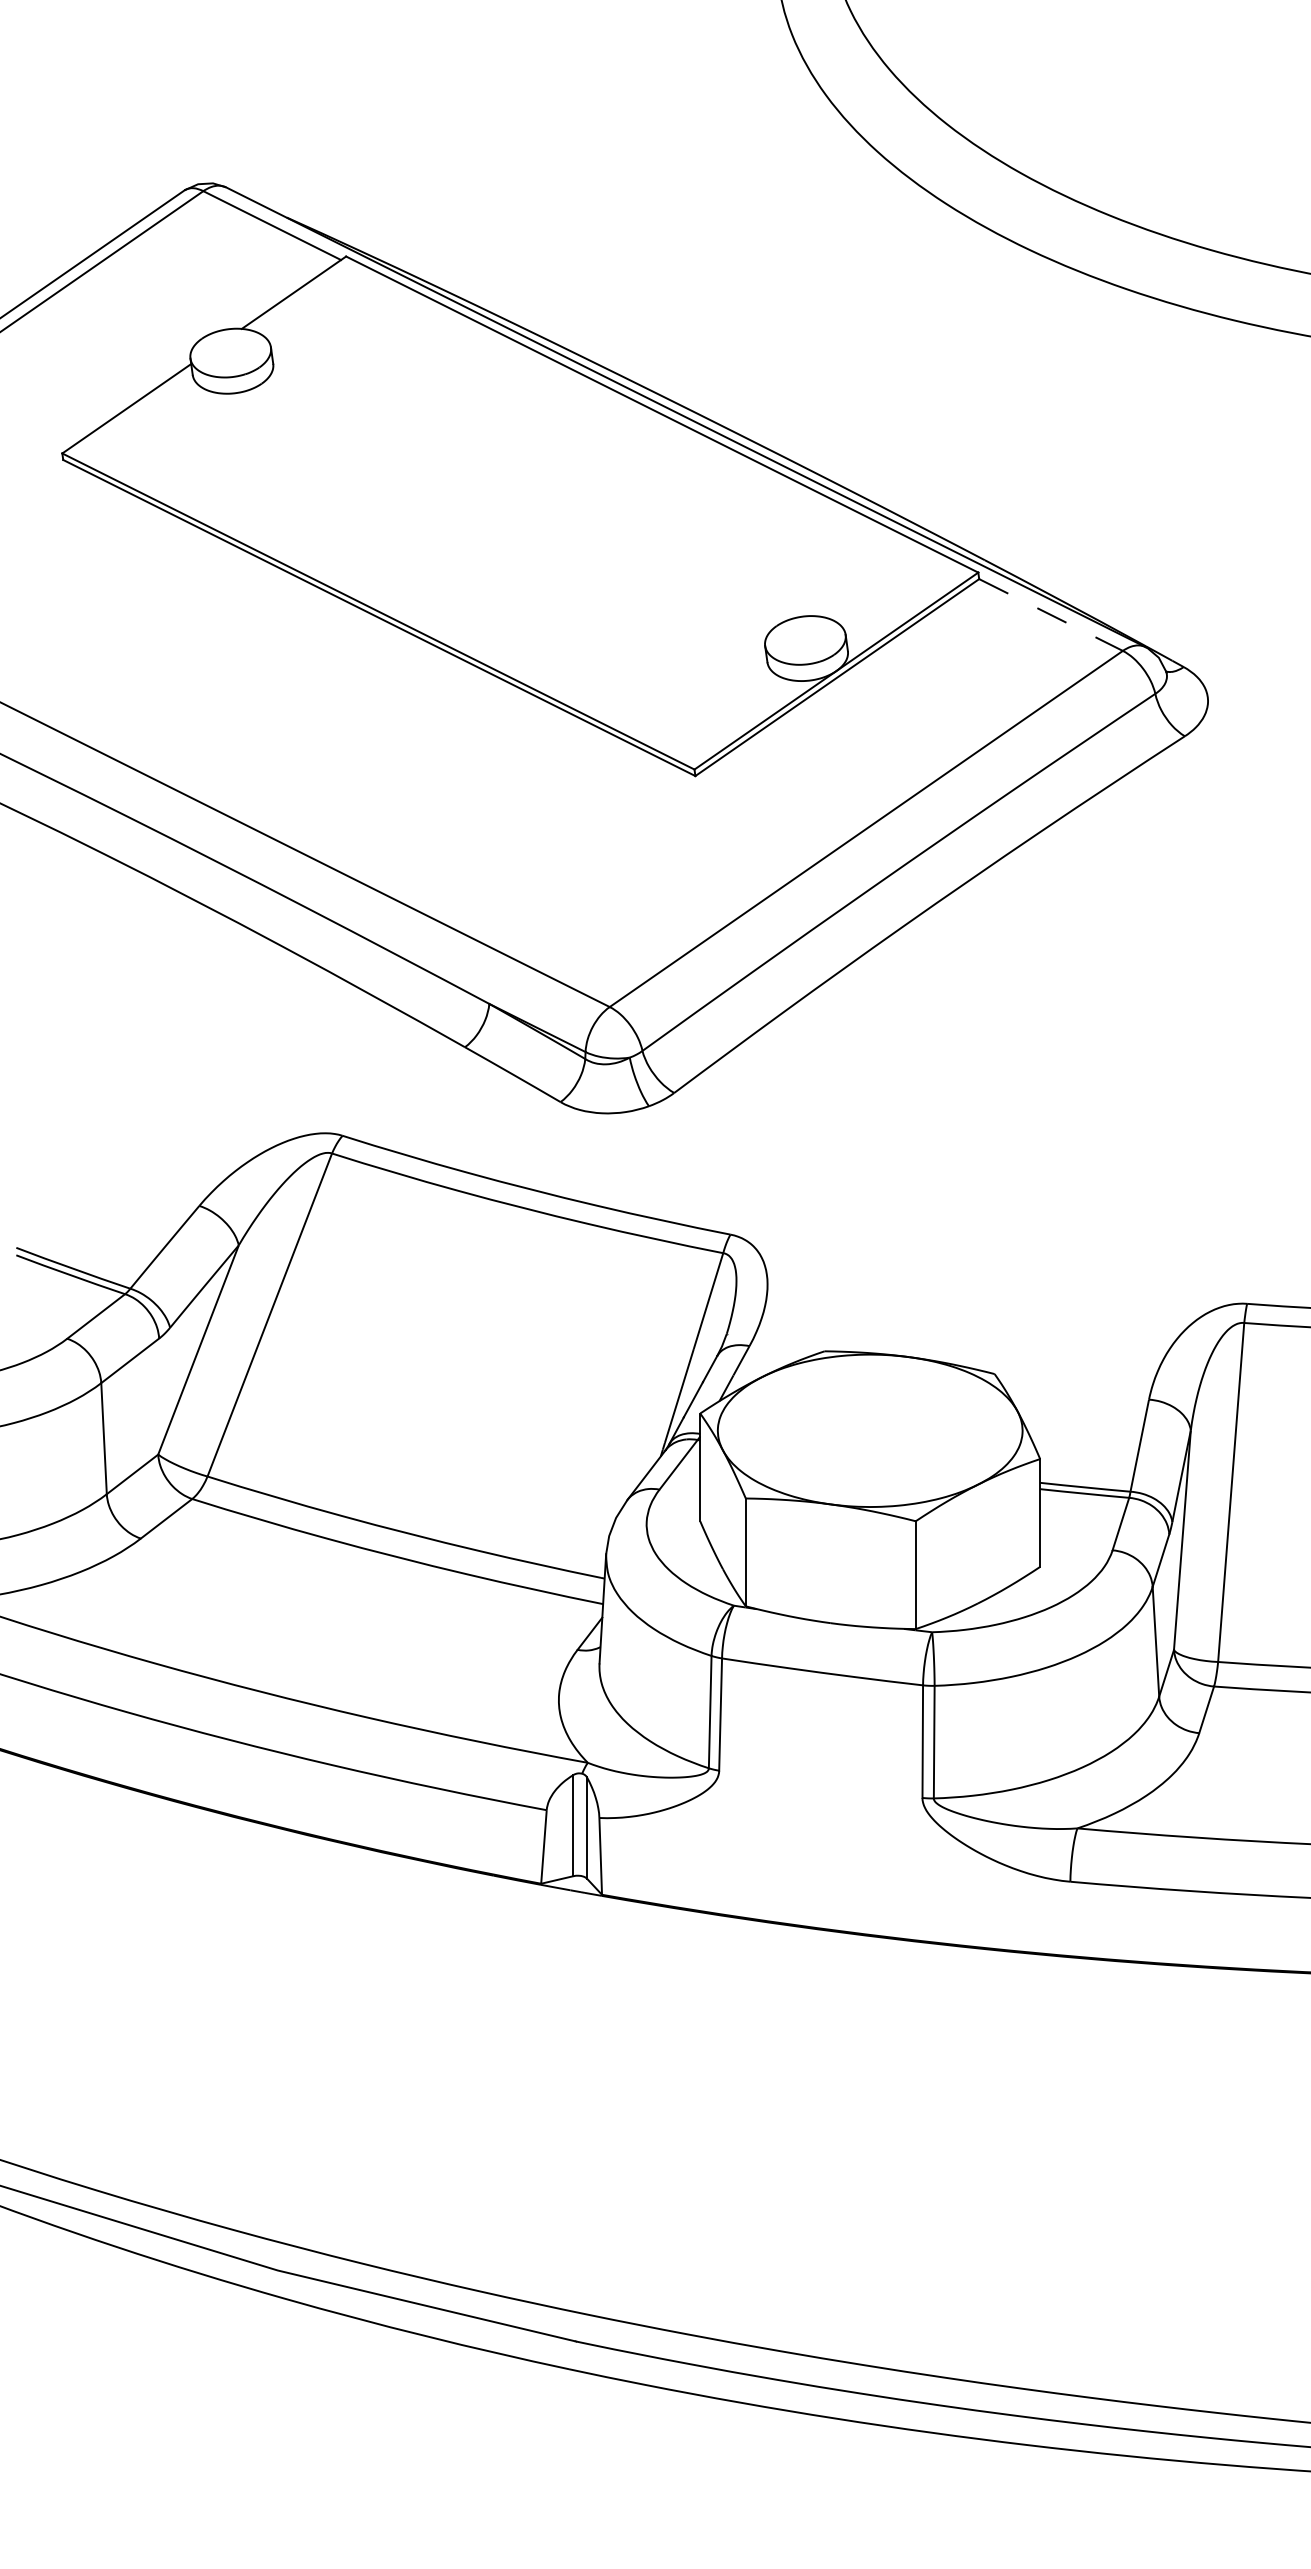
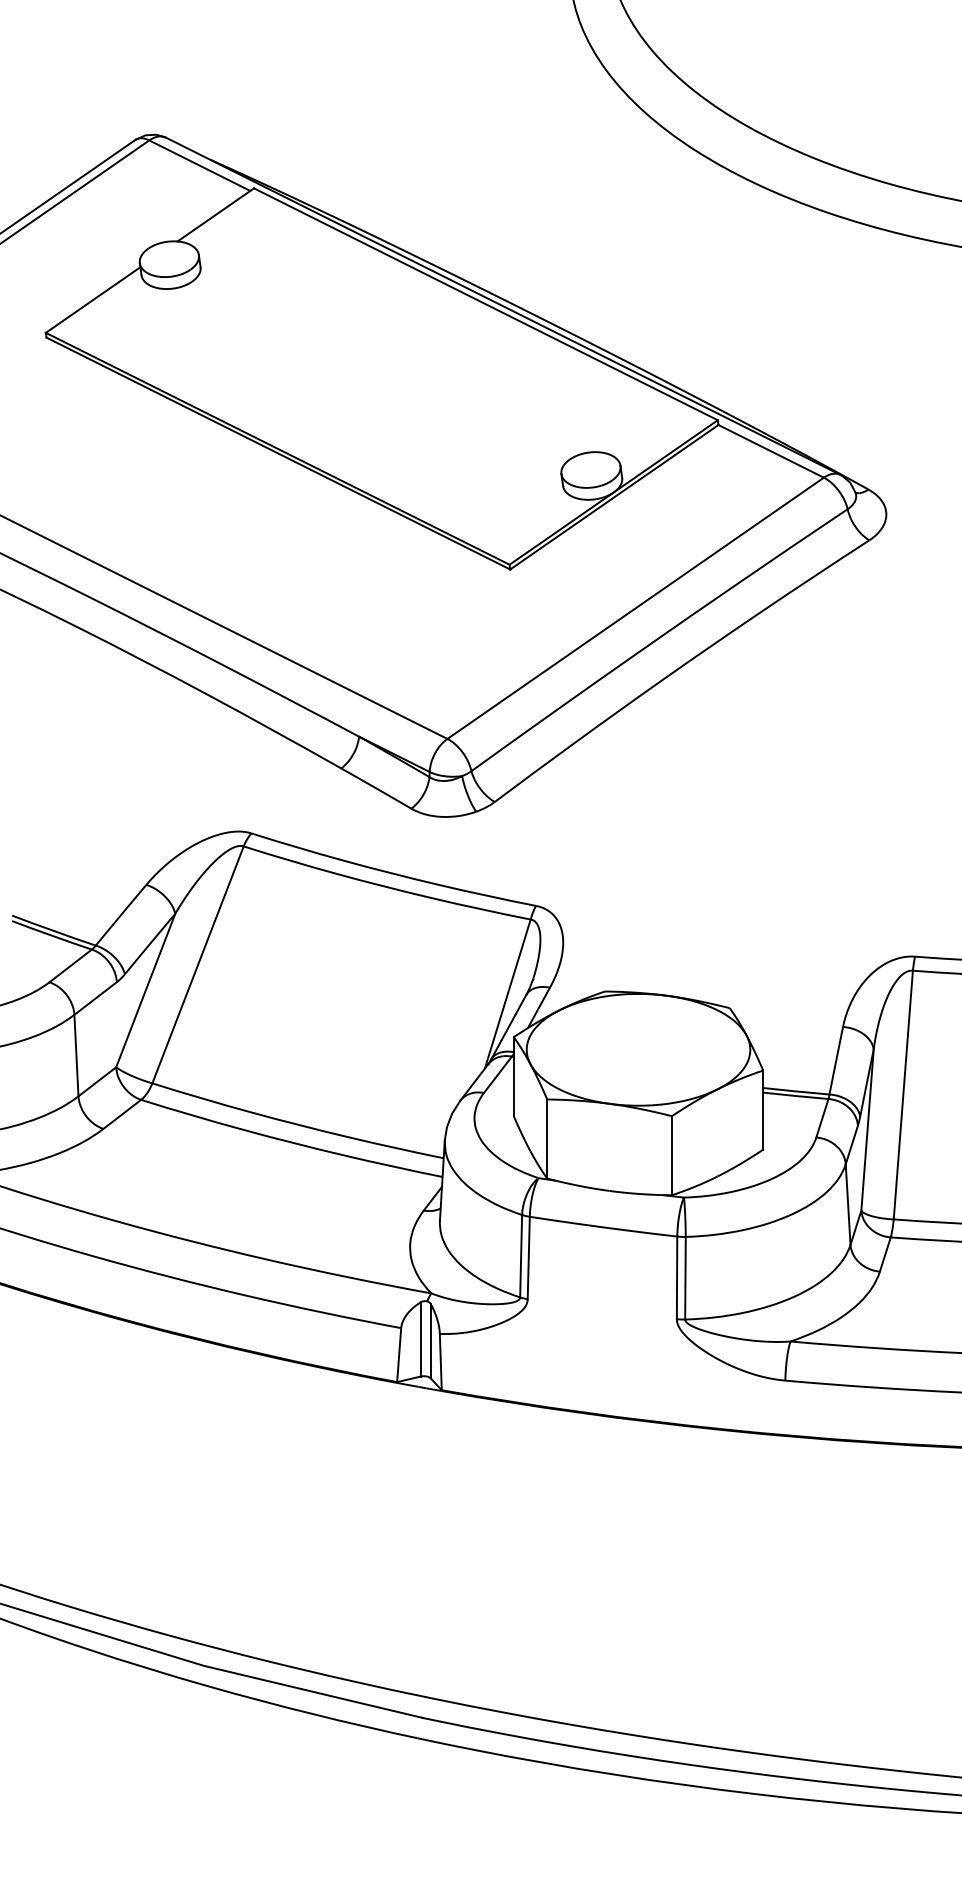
line: (1051, 615) -> (771, 451), dashed -> solid

